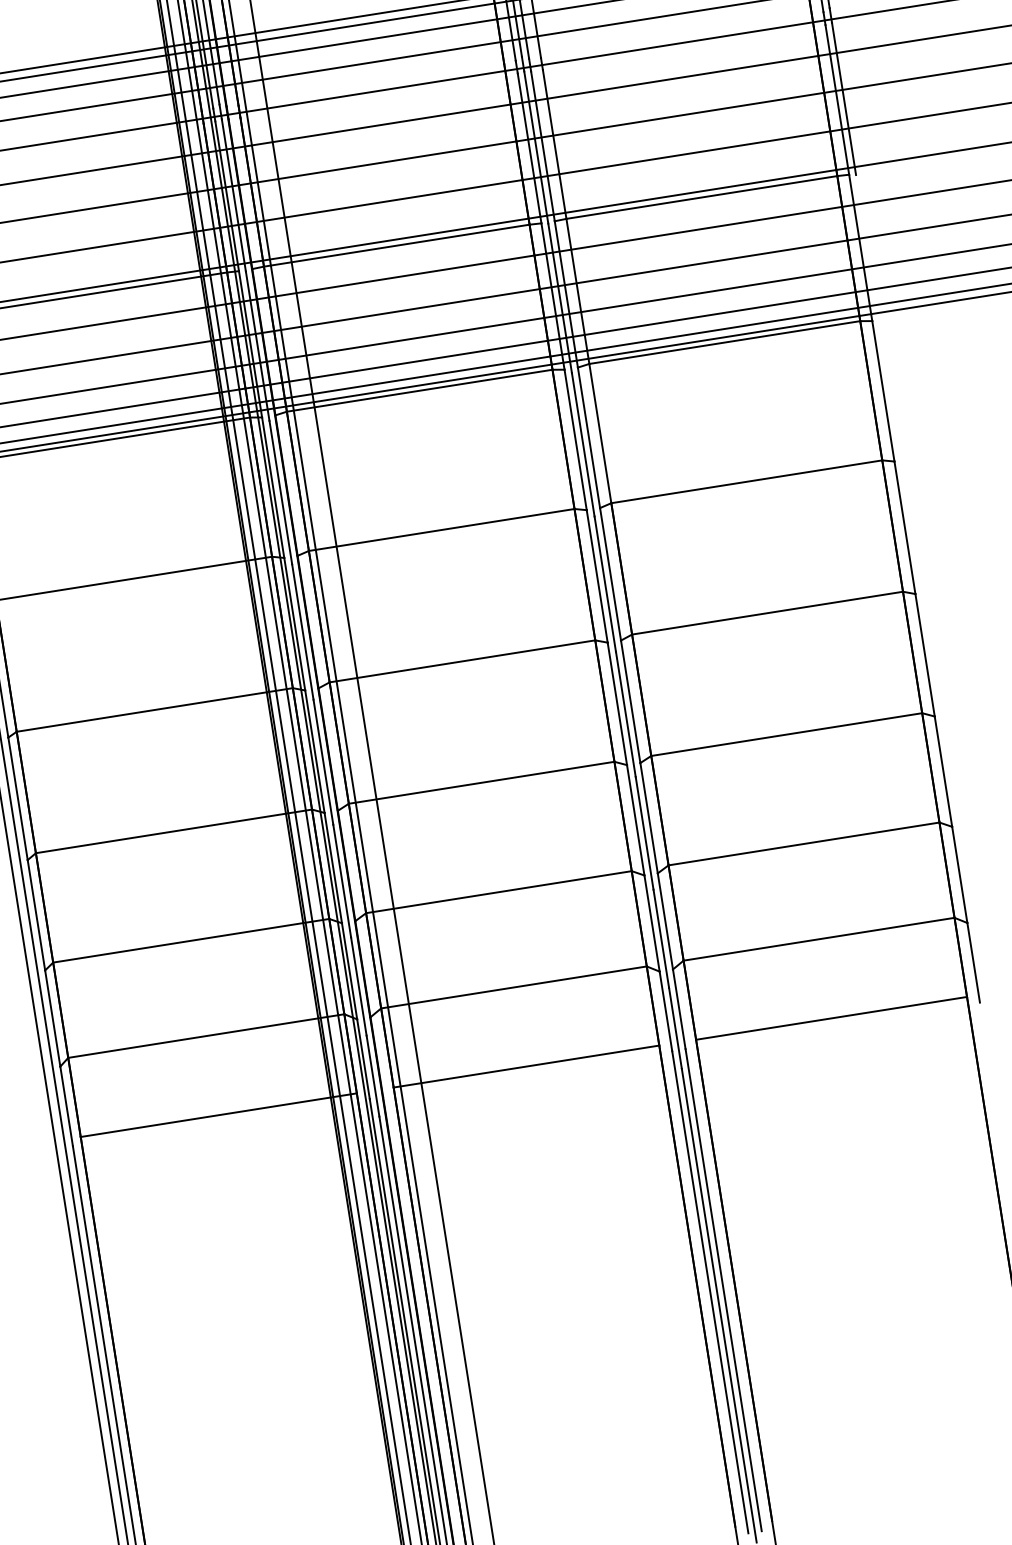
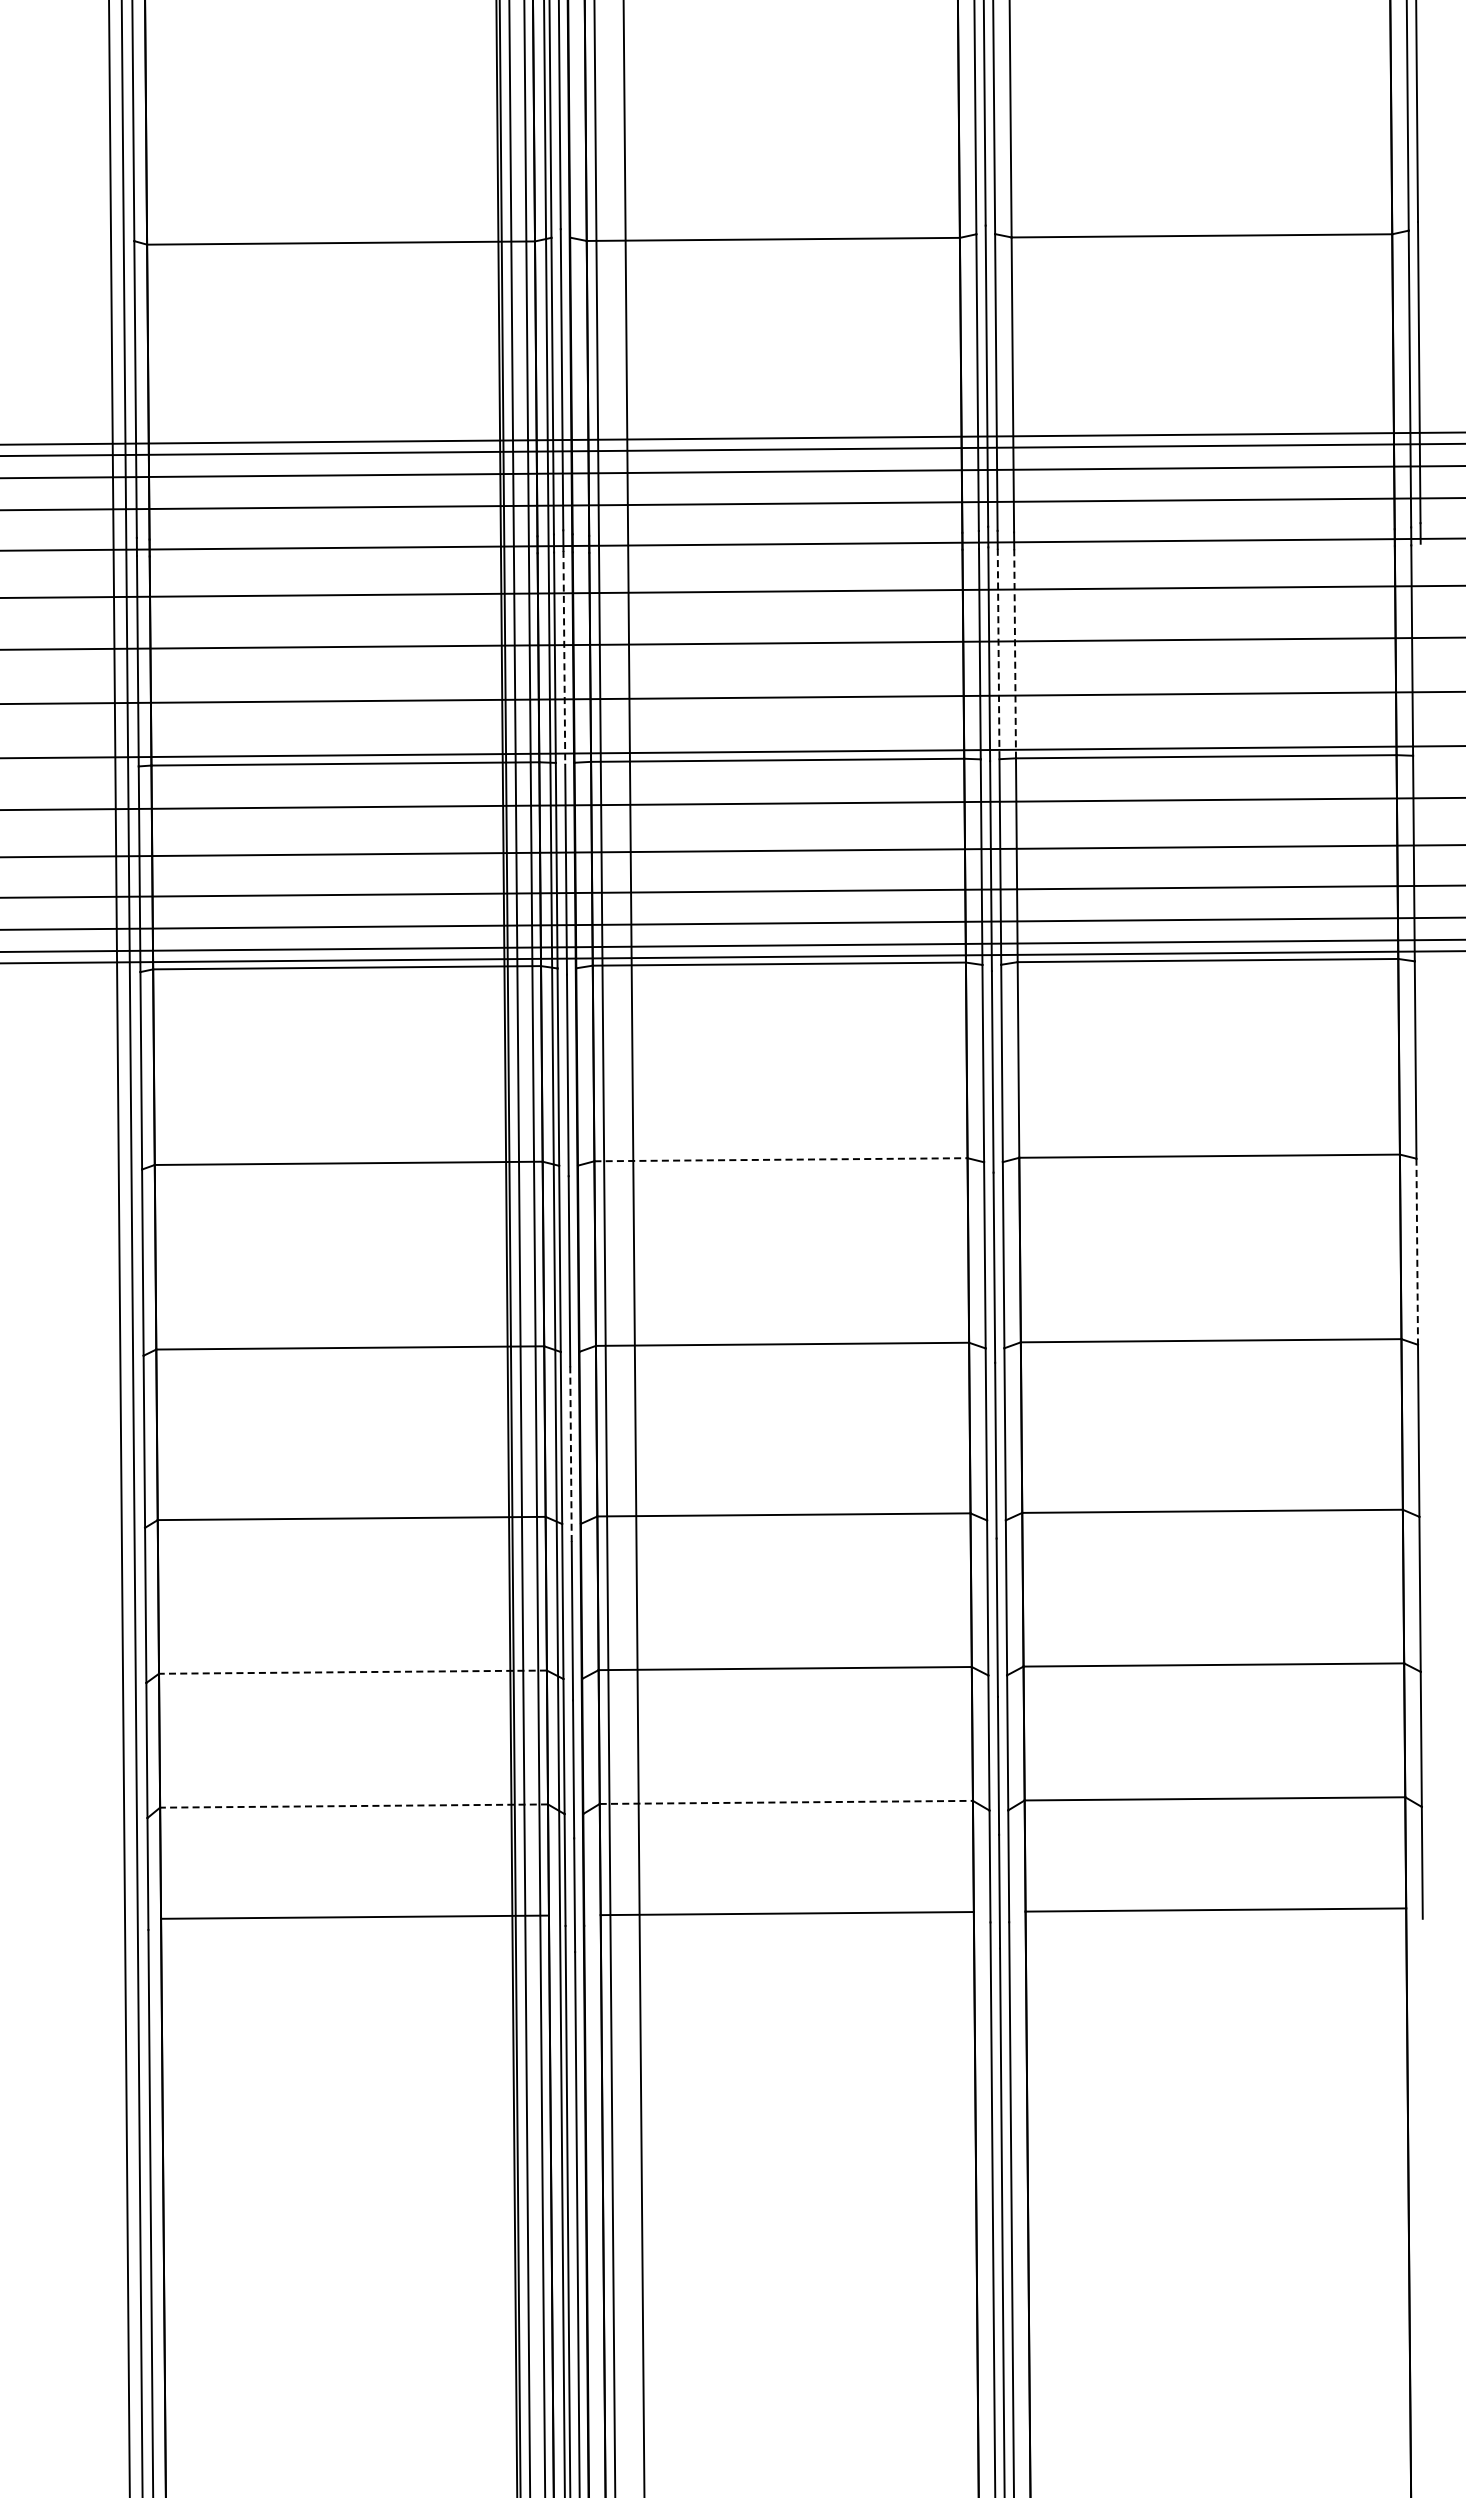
line: (843, 98) -> (1421, 650), removed
line: (554, 144) -> (1015, 653), solid -> dashed
line: (542, 146) -> (998, 654), solid -> dashed
line: (233, 195) -> (564, 657), solid -> dashed
line: (905, 528) -> (1417, 1252), solid -> dashed
line: (442, 529) -> (781, 1159), solid -> dashed
line: (323, 762) -> (570, 1454), solid -> dashed
line: (190, 941) -> (352, 1672), solid -> dashed
line: (514, 987) -> (786, 1802), solid -> dashed
line: (206, 1036) -> (354, 1806), solid -> dashed

